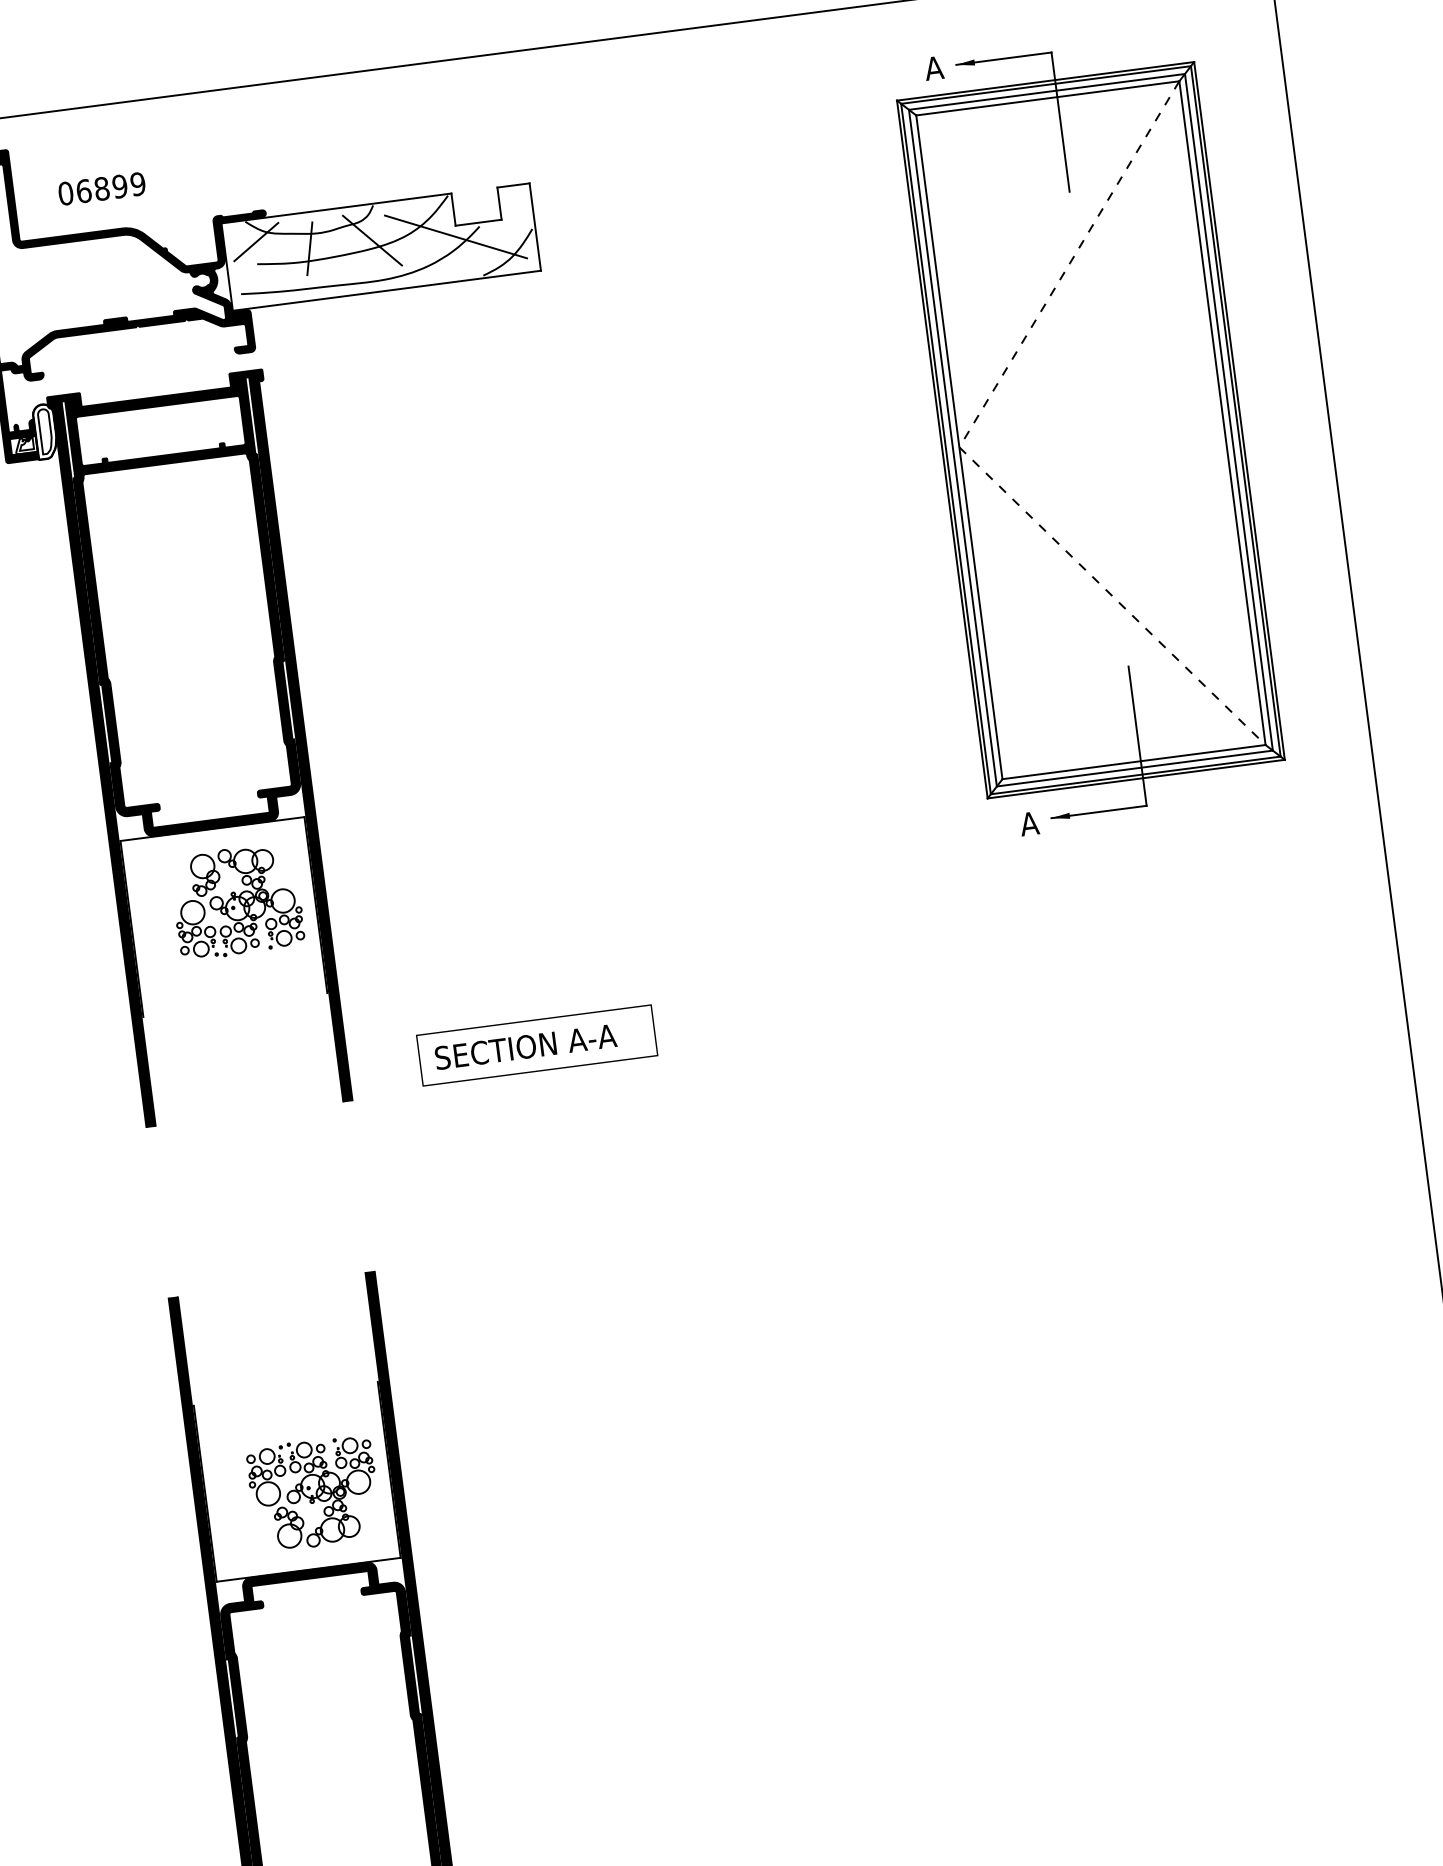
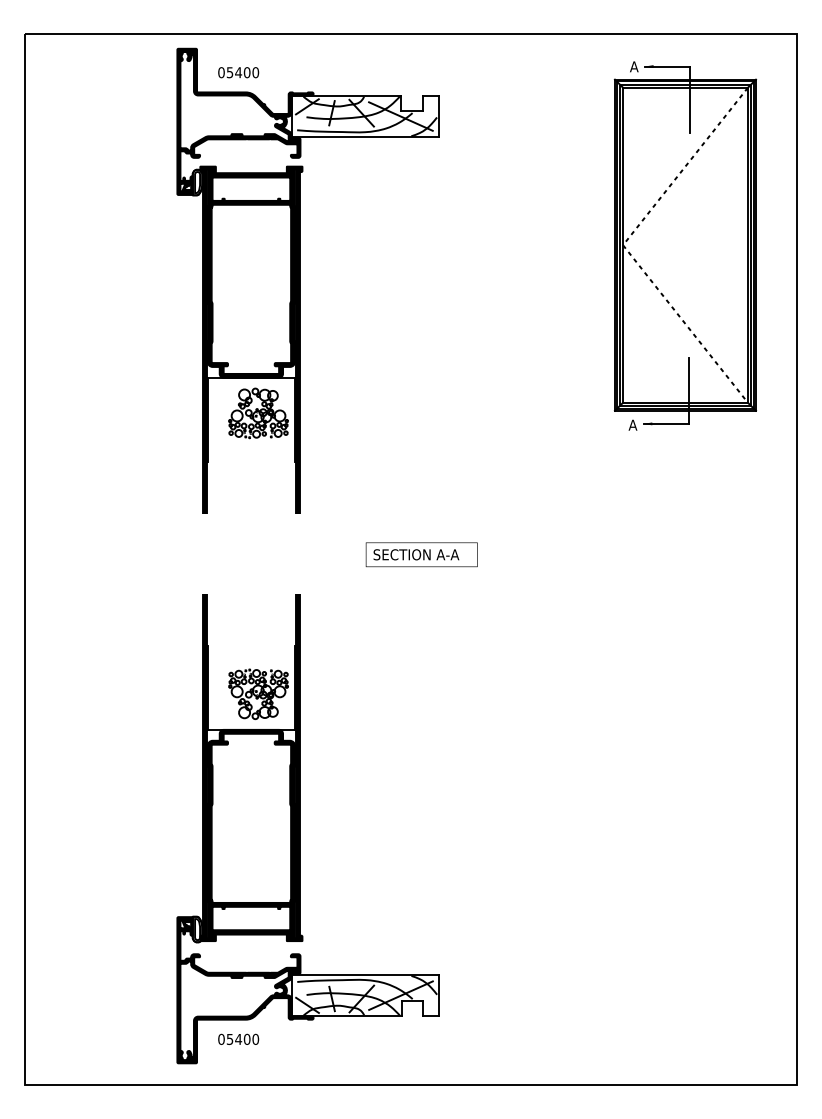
text: (110, 187) -> (242, 72), 06899 -> 05400
text: (536, 1044) -> (421, 554), moved

